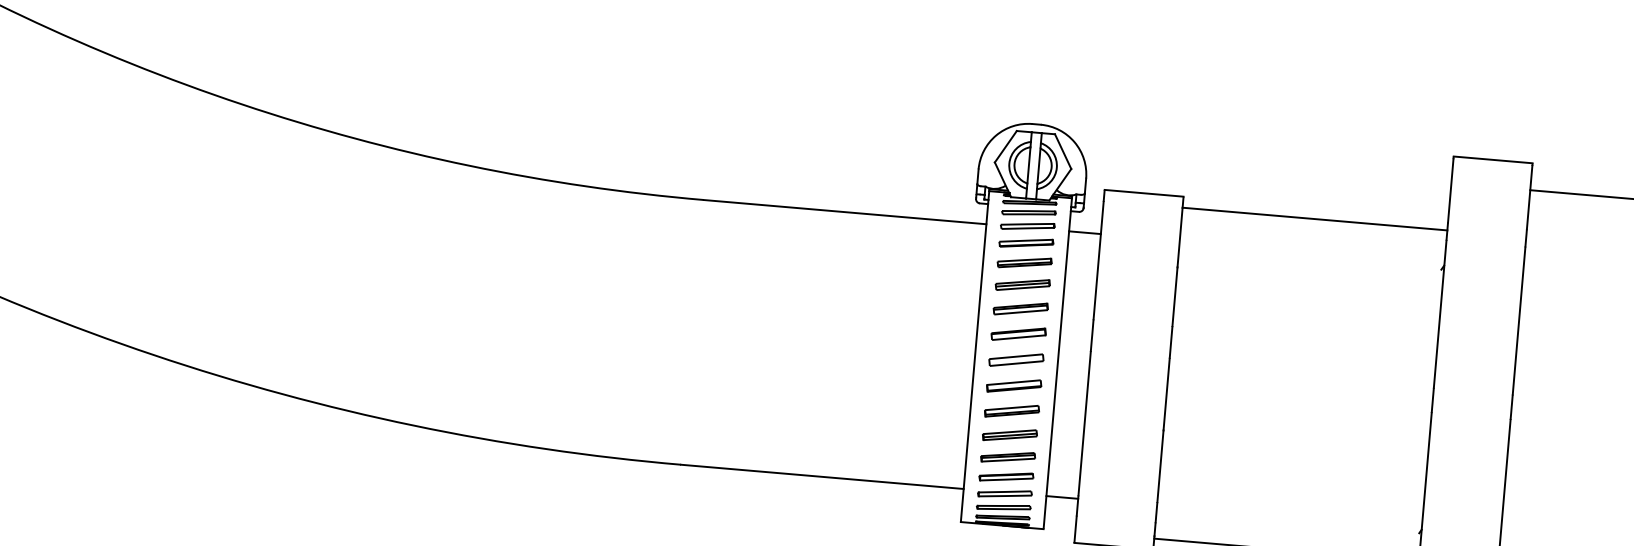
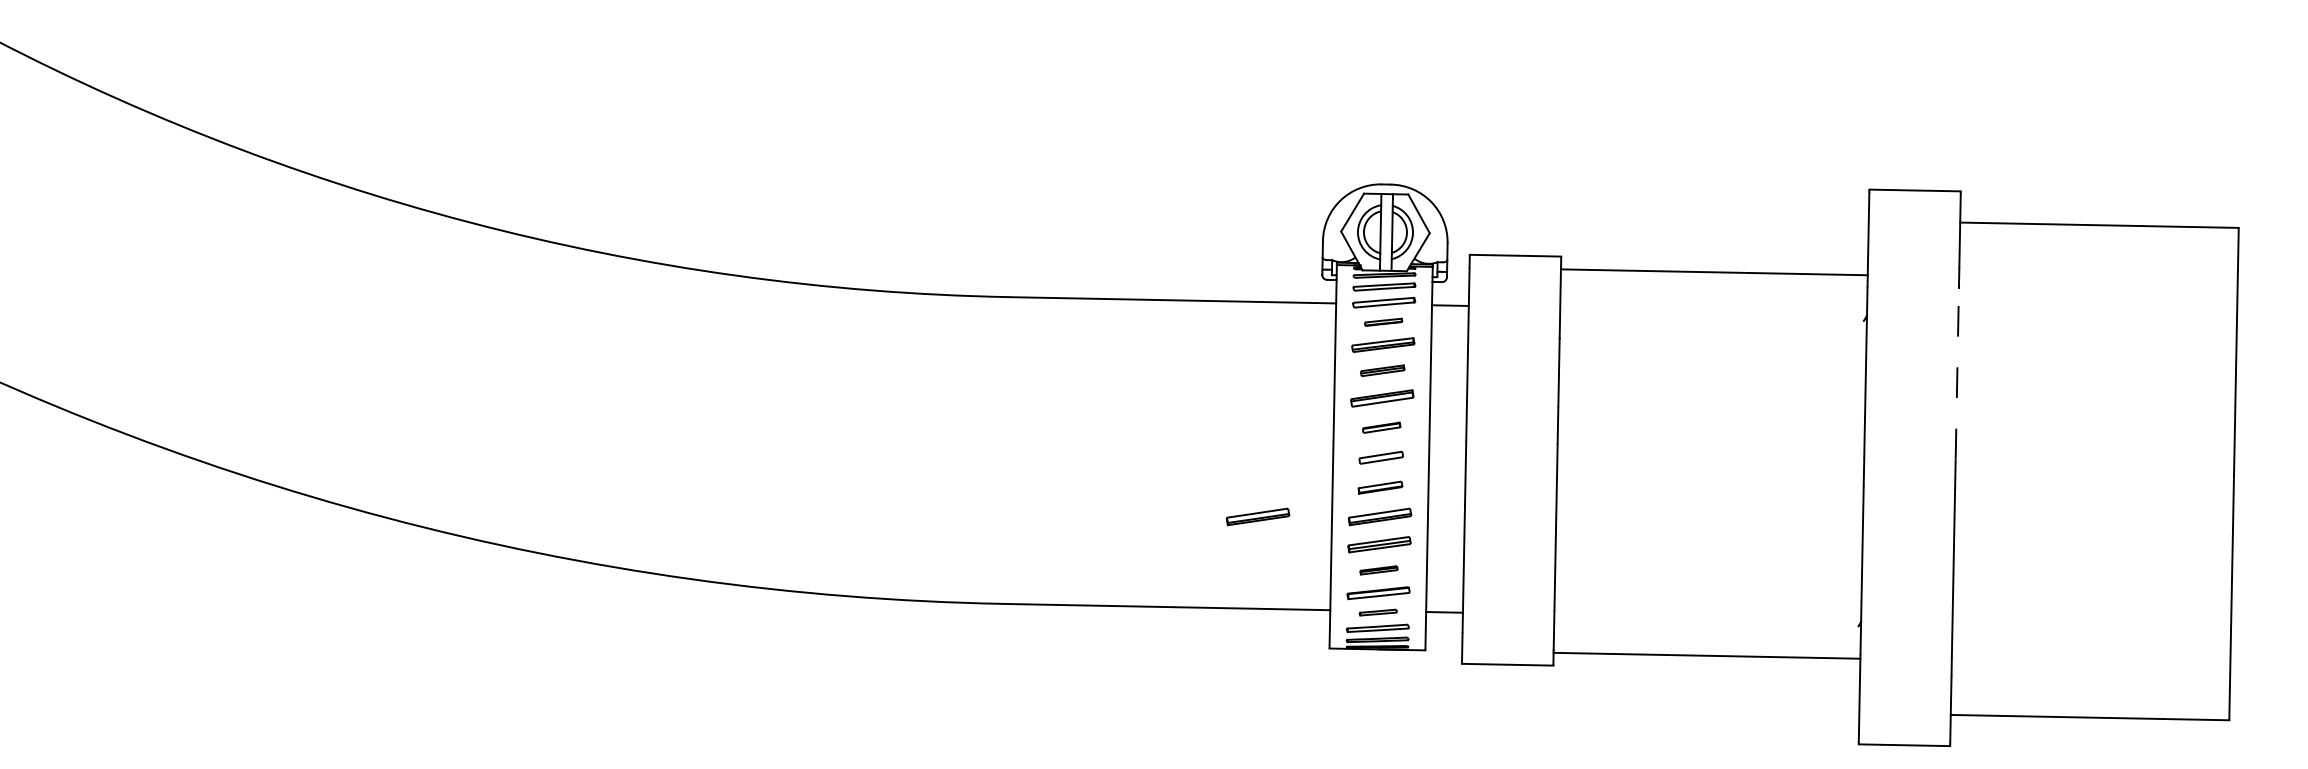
part: (1026, 243) -> (1383, 322), size x0.6
part: (1022, 284) -> (1382, 370), size x0.7
line: (1519, 320) -> (1957, 373), solid -> dashed
part: (1018, 334) -> (1381, 427), size x0.6
part: (1016, 359) -> (1381, 457), size x0.7
part: (1014, 385) -> (1380, 487), size x0.7
part: (906, 403) -> (1257, 516), added
part: (1007, 457) -> (1378, 570), size x0.6
part: (1005, 493) -> (1378, 612), size x0.6

